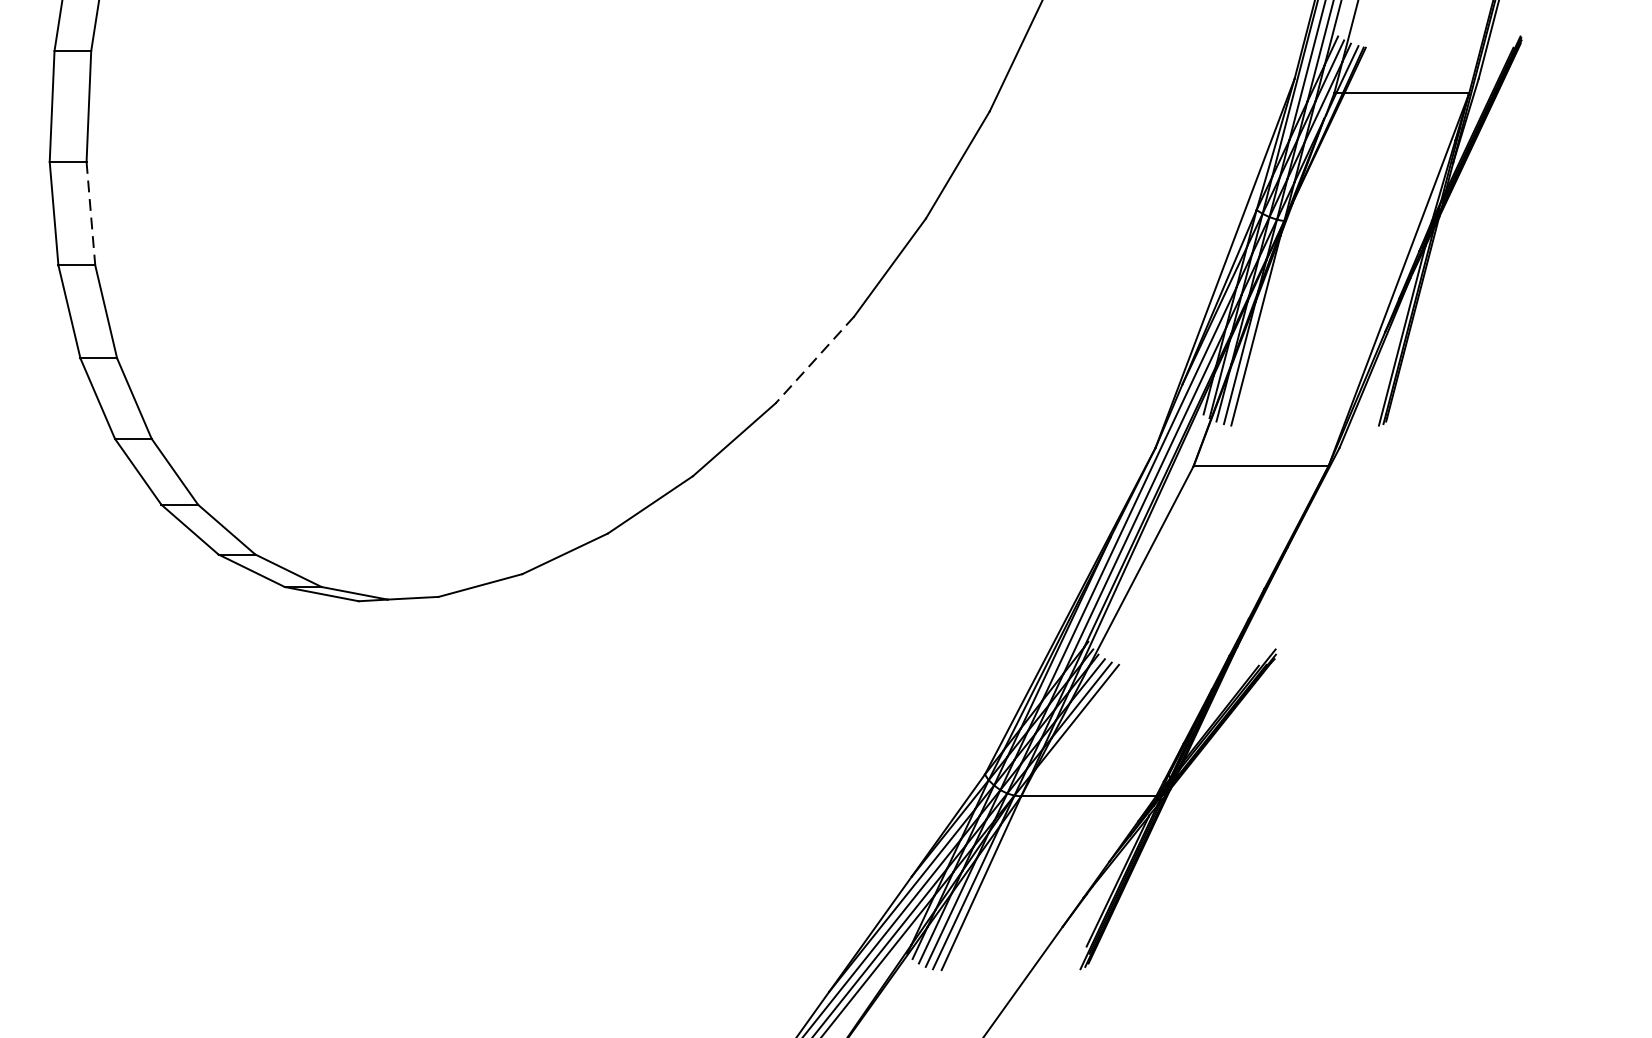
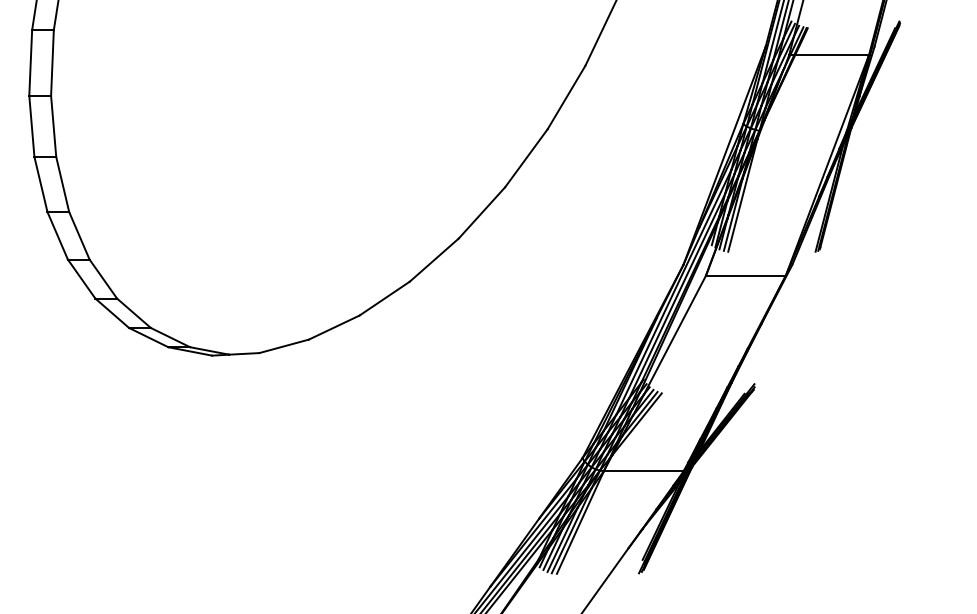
line: (90, 213) -> (53, 126), dashed -> solid
line: (814, 359) -> (481, 212), dashed -> solid

